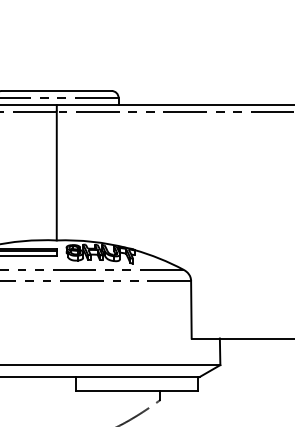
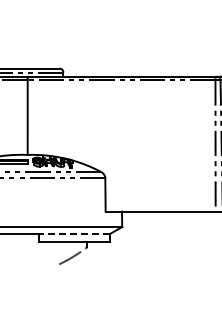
line: (136, 376) -> (73, 233), solid -> dashed

